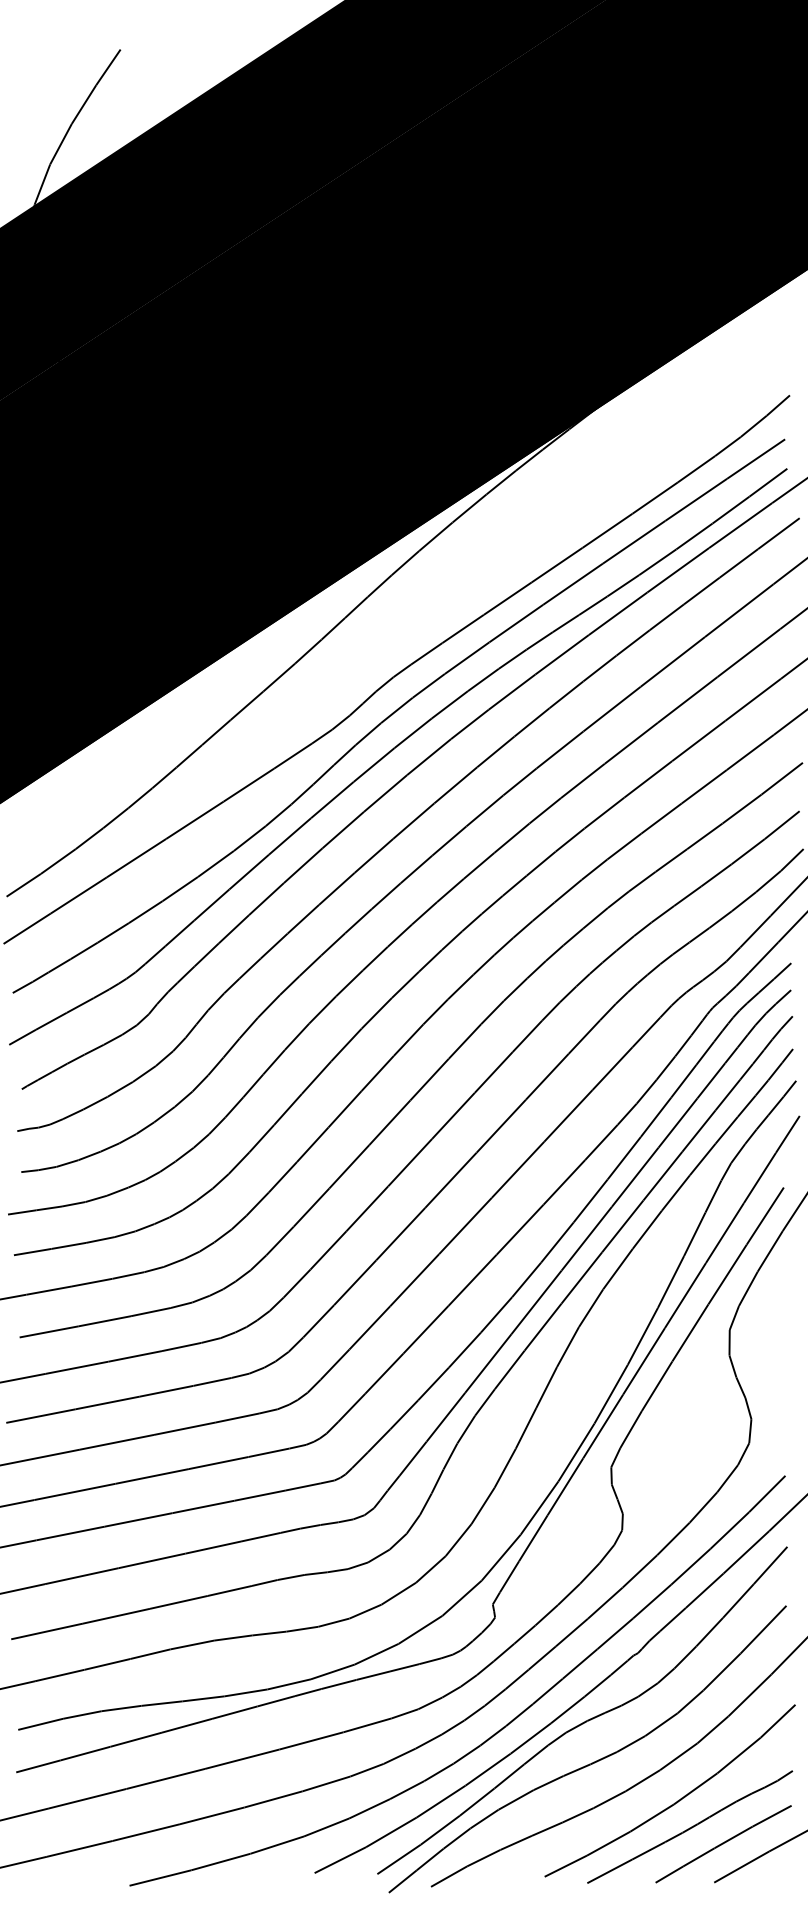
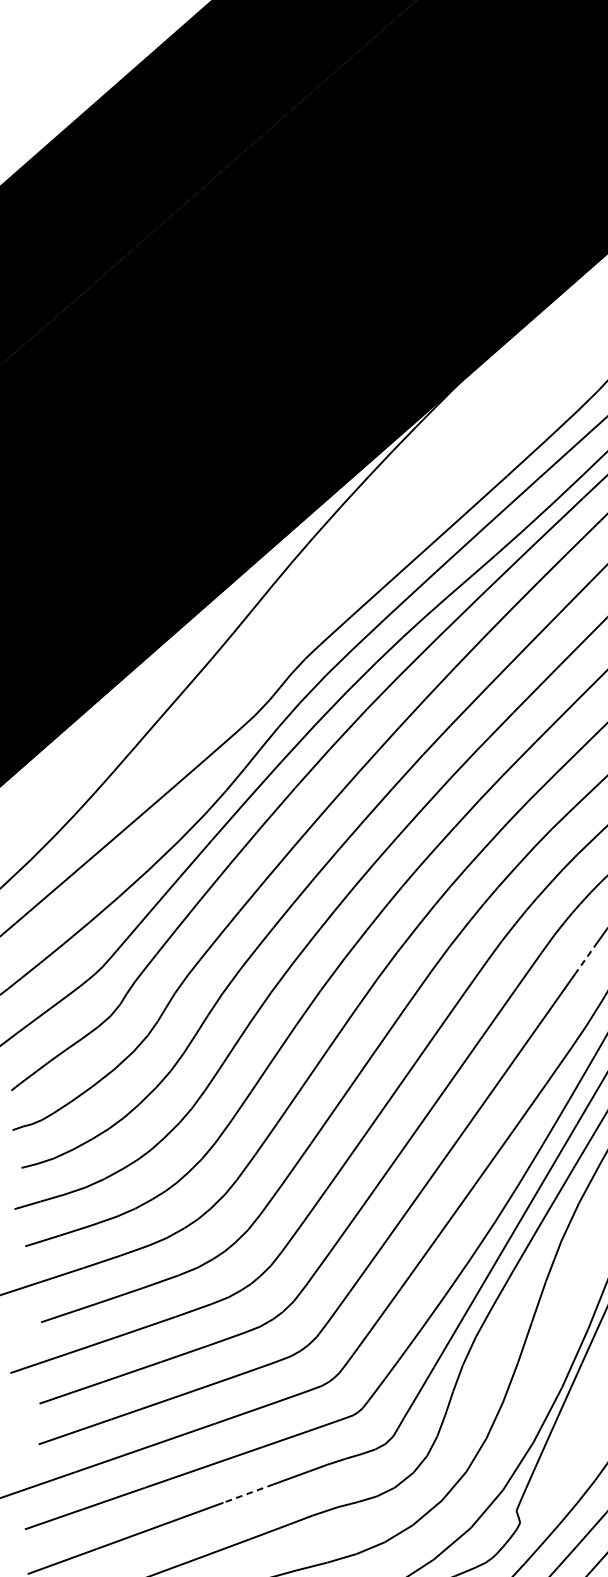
line: (646, 1032) -> (586, 957), solid -> dashed
line: (212, 1547) -> (247, 1493), solid -> dashed

